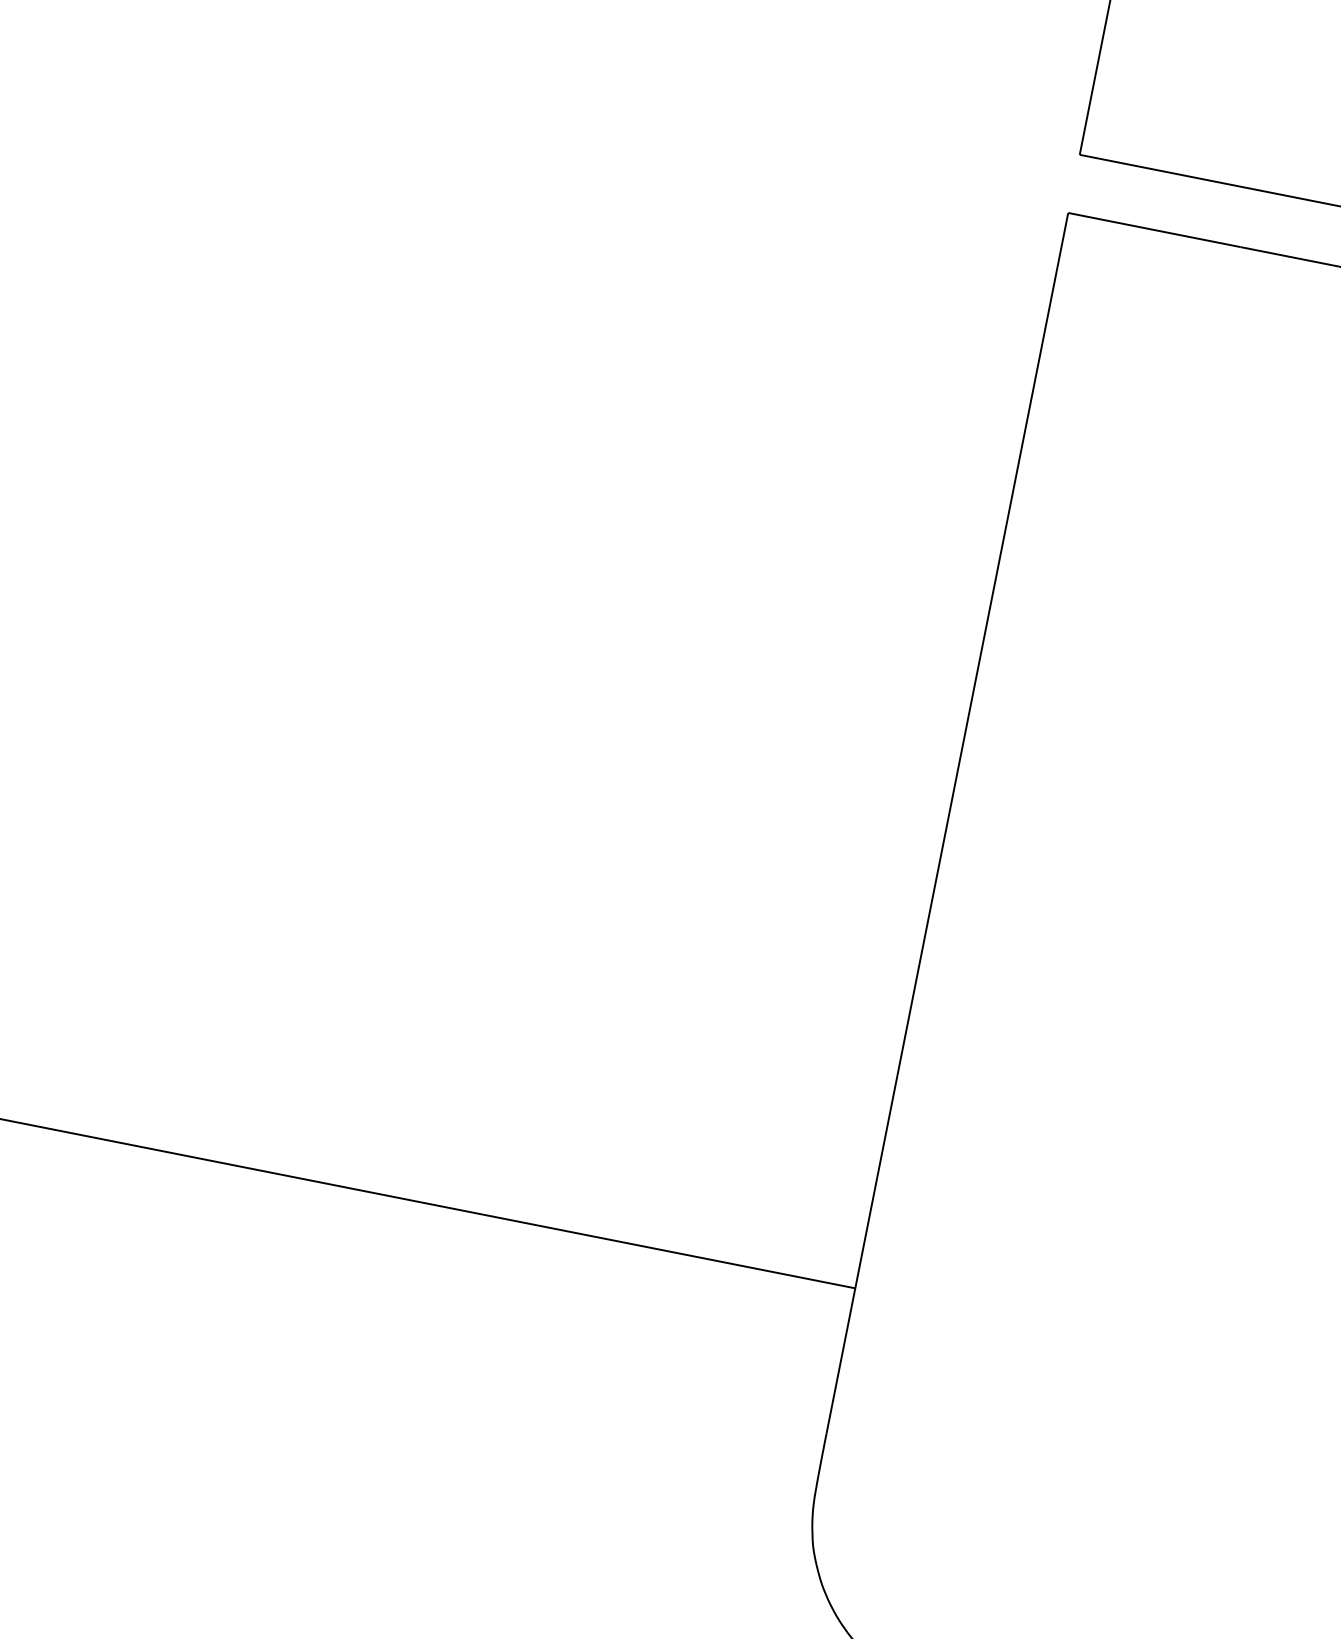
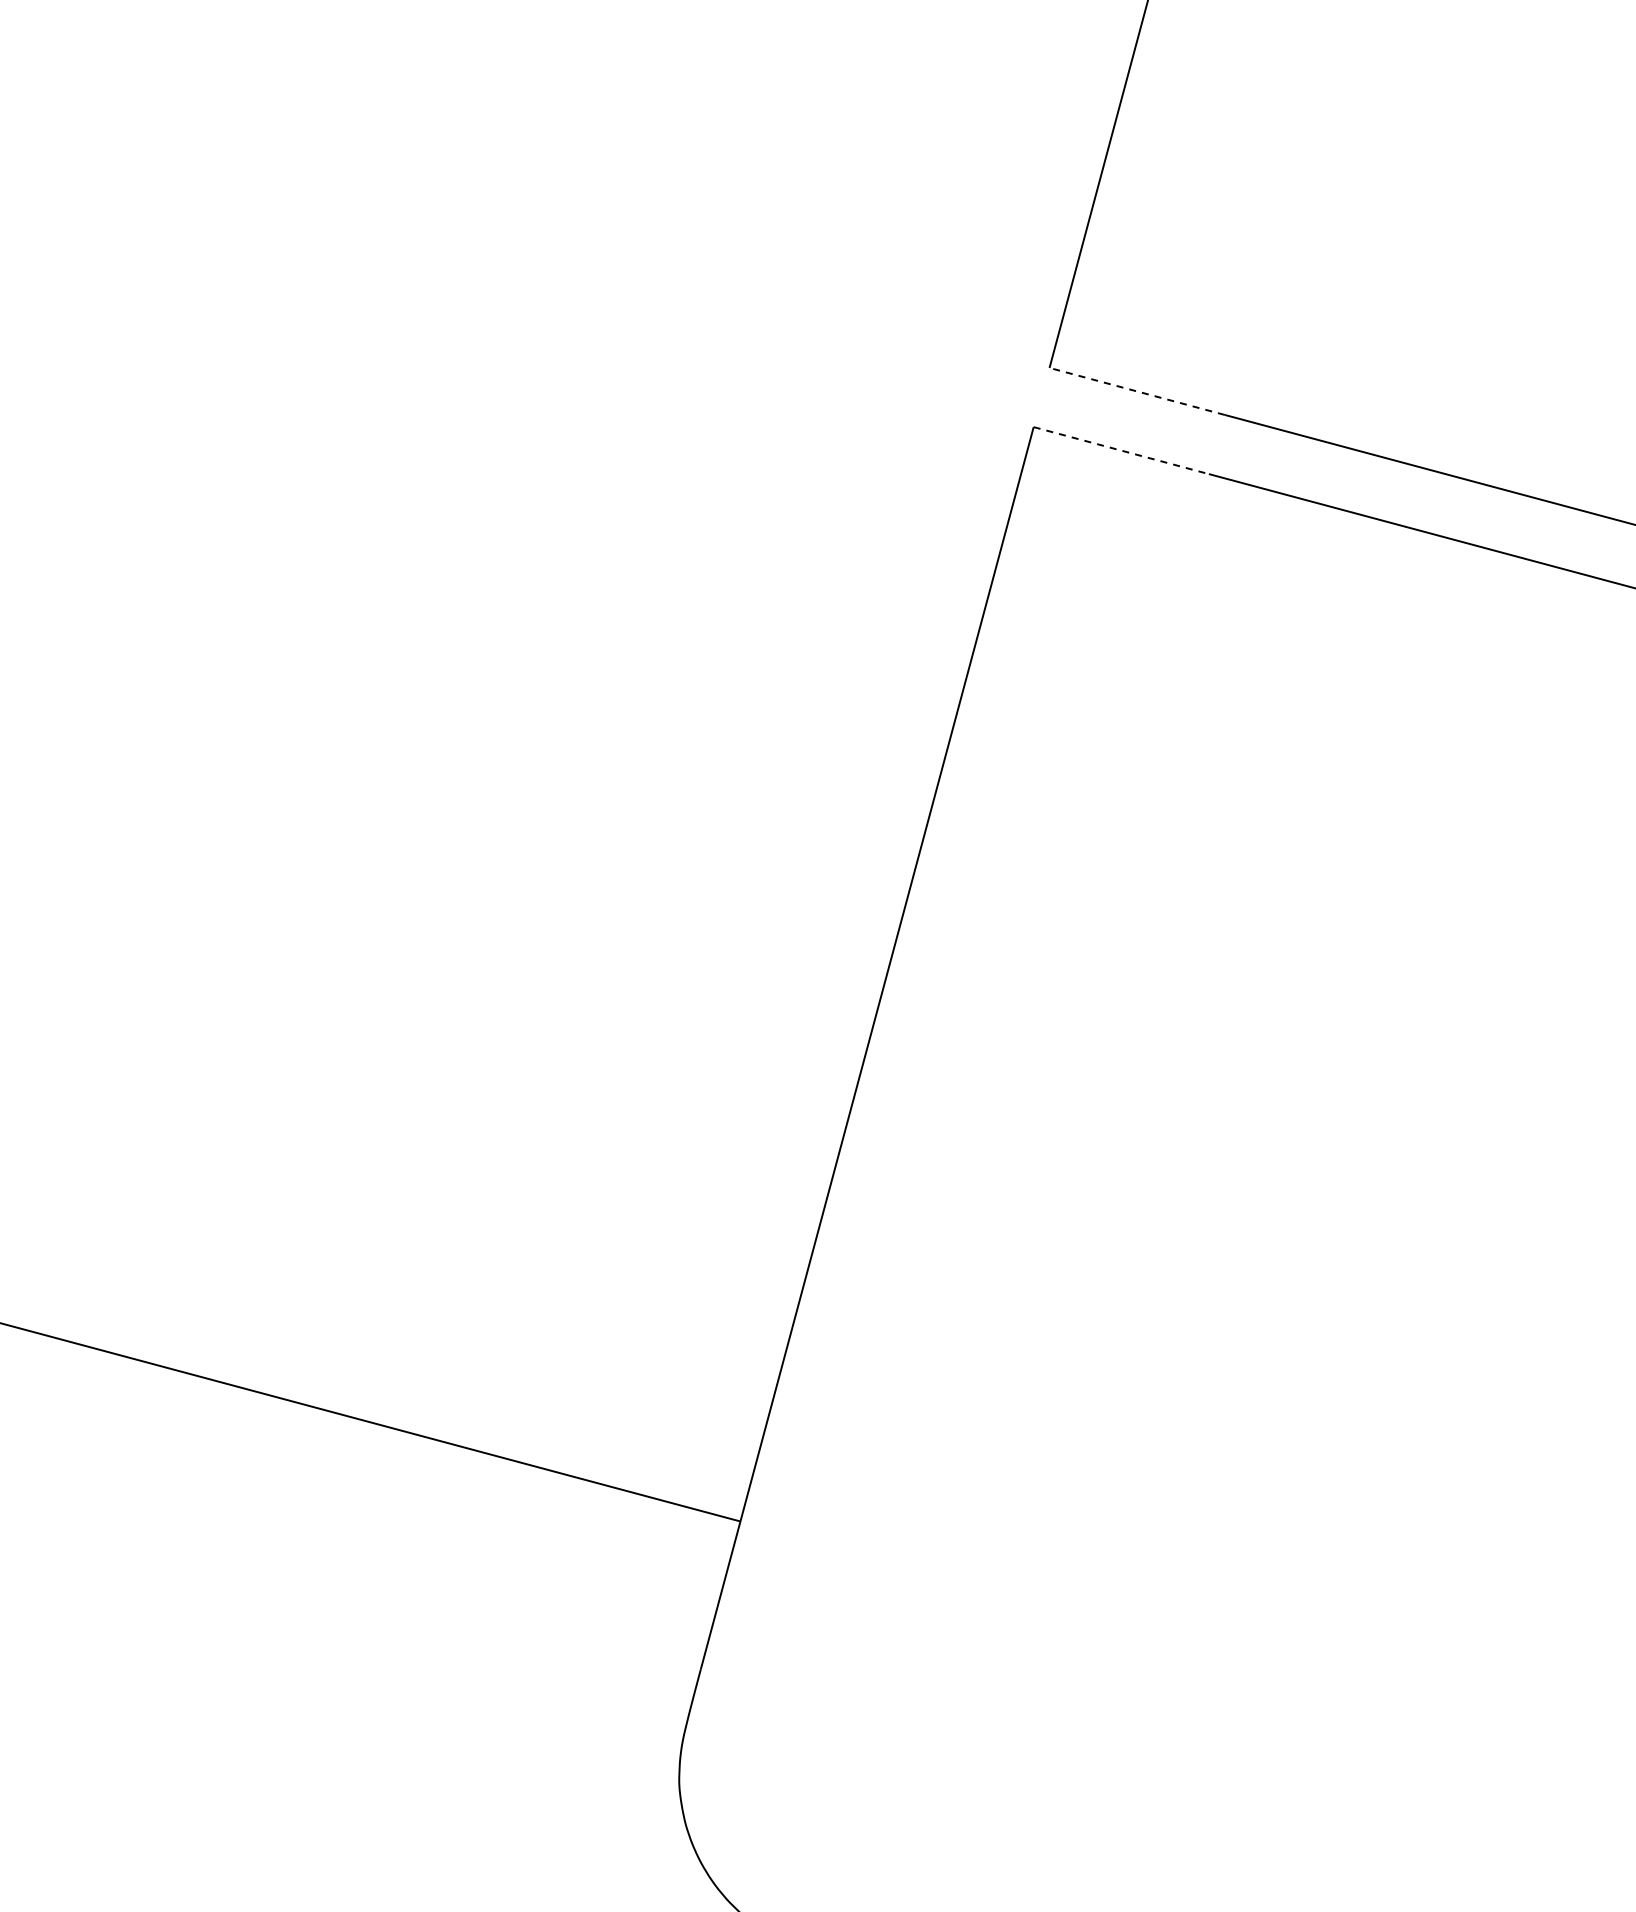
line: (1166, 171) -> (1137, 391), solid -> dashed
line: (1154, 229) -> (1121, 450), solid -> dashed

